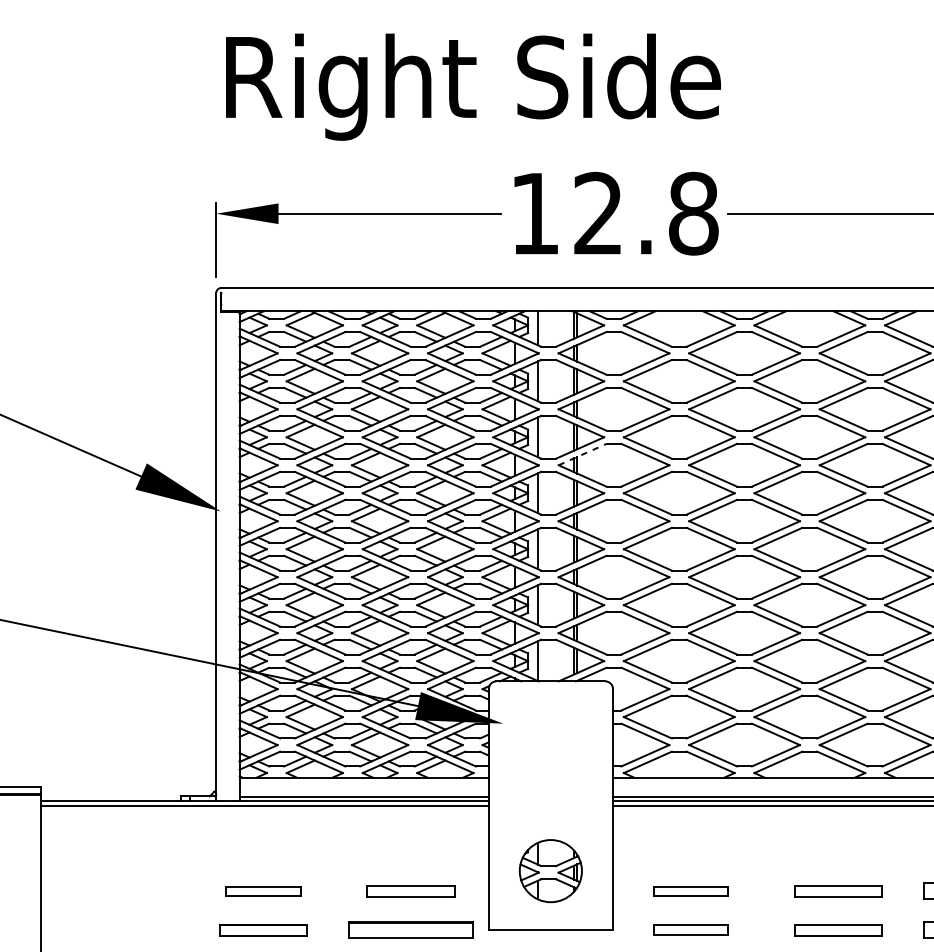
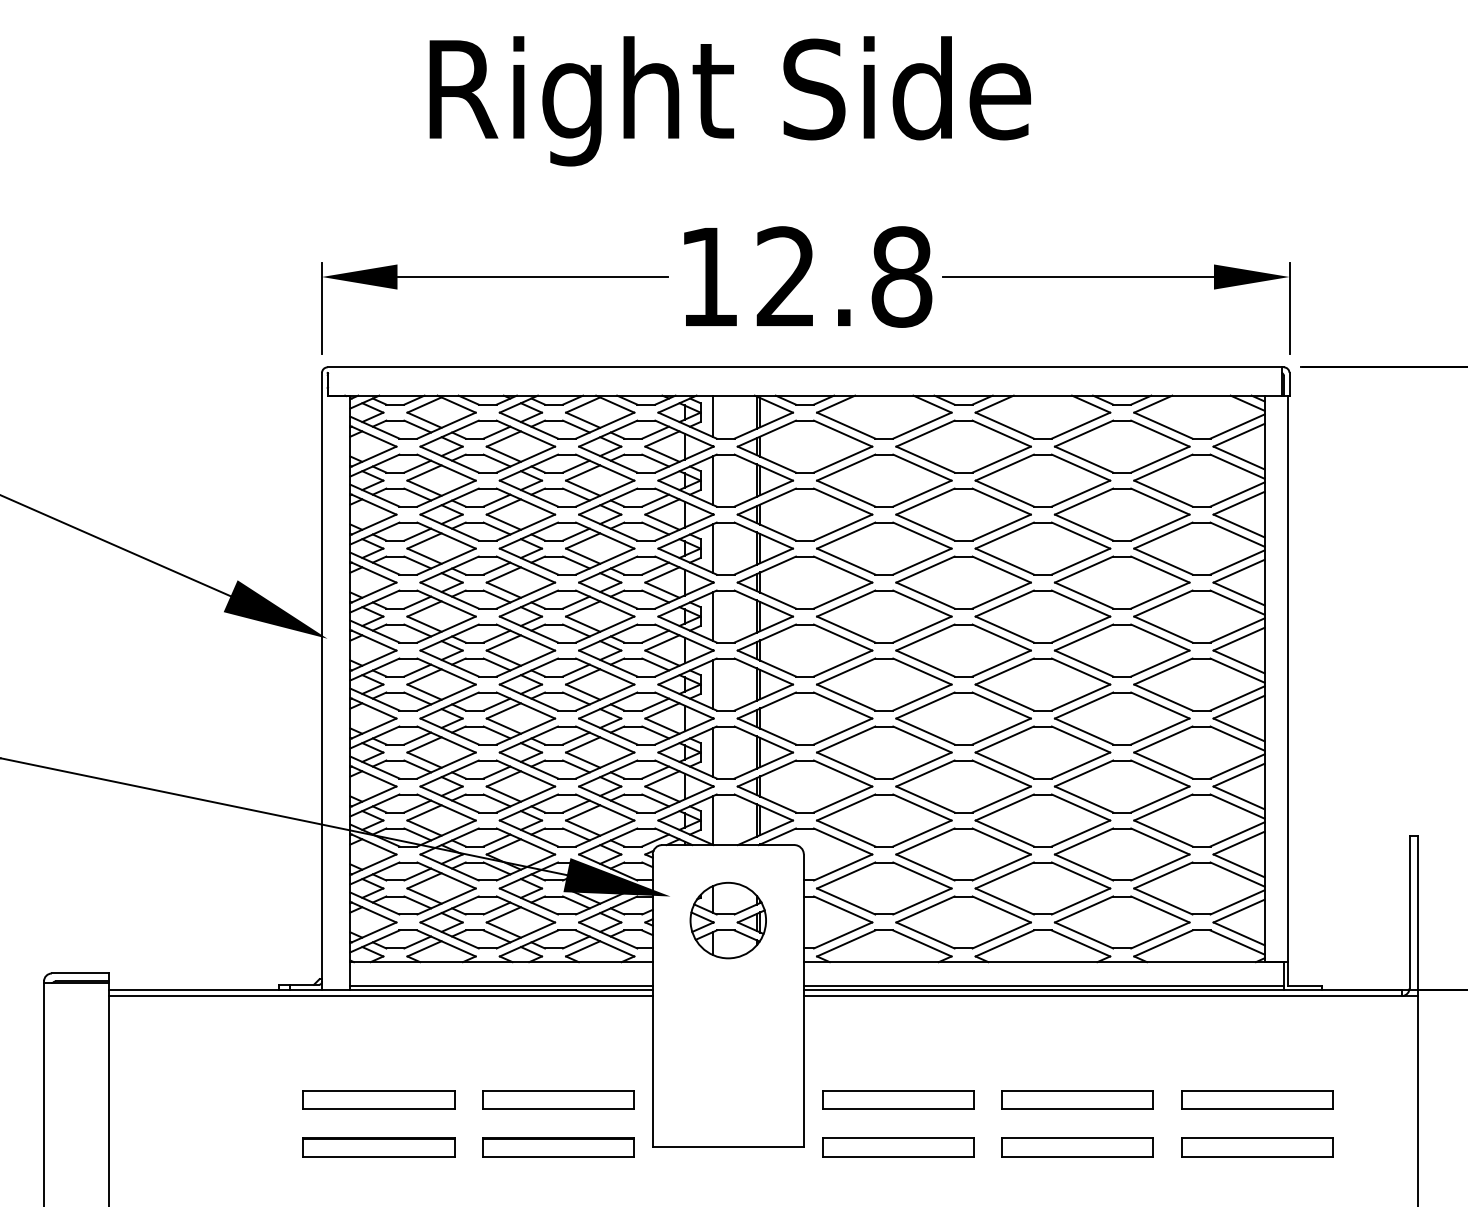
text: (472, 87) -> (729, 101), moved
line: (582, 454) -> (766, 569), dashed -> solid
part: (550, 871) -> (727, 920), moved
part: (262, 890) -> (378, 1099), size x1.67
part: (411, 890) -> (558, 1099), size x1.43
part: (690, 890) -> (898, 1099), size x1.67
part: (838, 890) -> (1077, 1099), size x1.43
part: (262, 930) -> (378, 1147), size x1.43
part: (690, 930) -> (898, 1147), size x1.67
part: (838, 930) -> (1077, 1147), size x1.43

